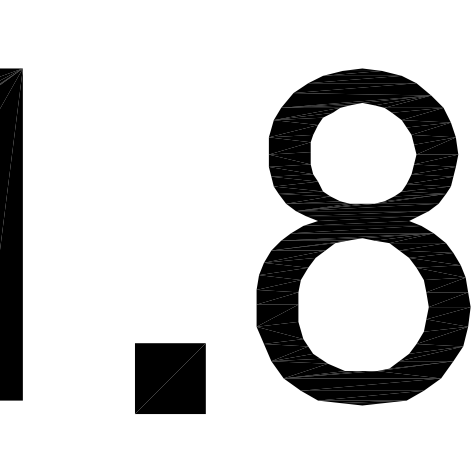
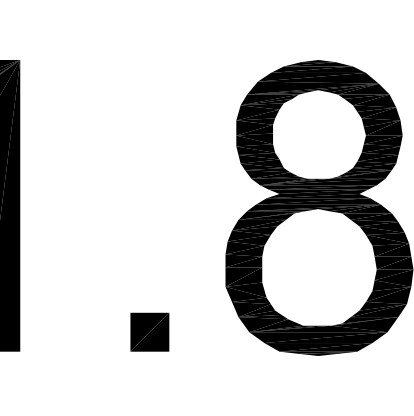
part: (170, 377) -> (149, 331), size x0.62

